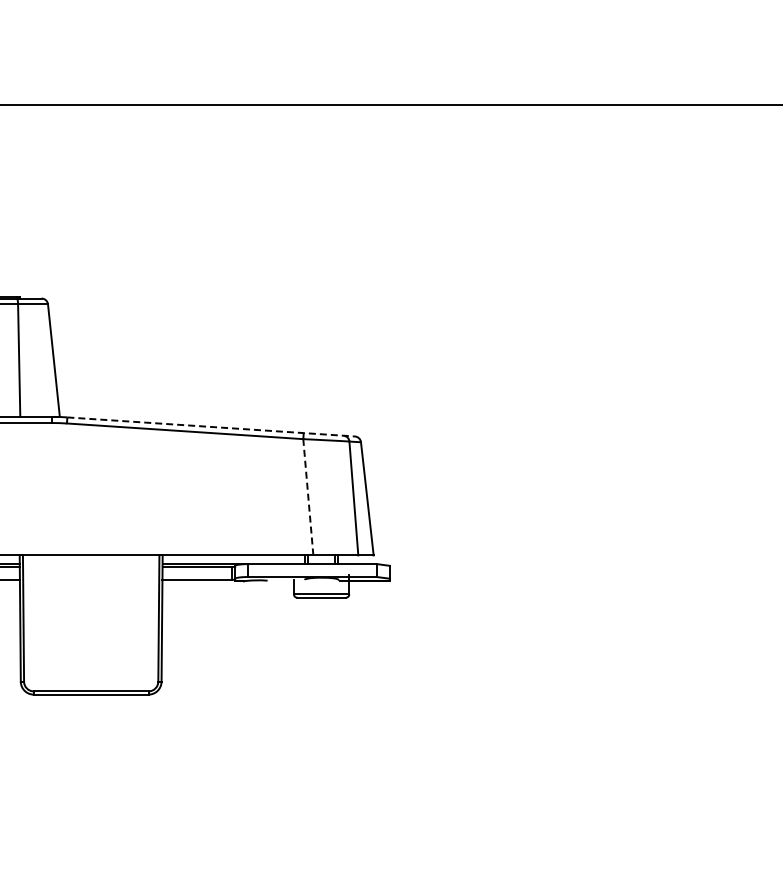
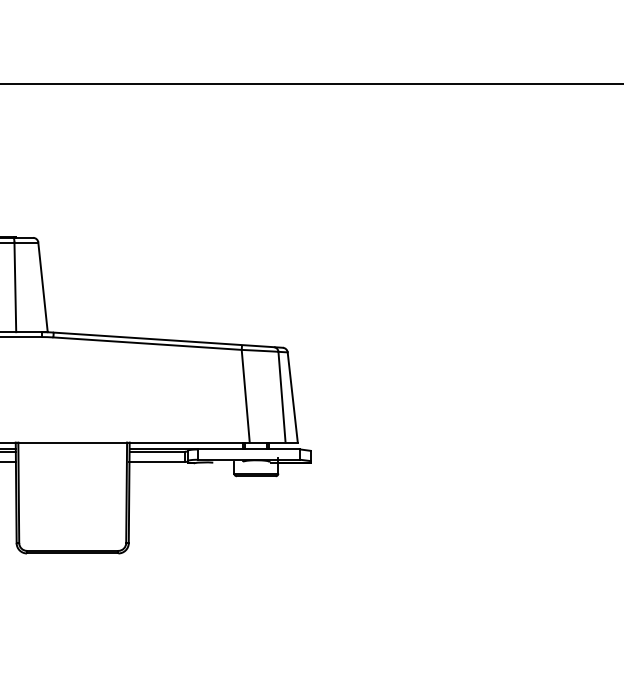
line: (211, 426) -> (168, 339), dashed -> solid
line: (308, 496) -> (245, 395), dashed -> solid

